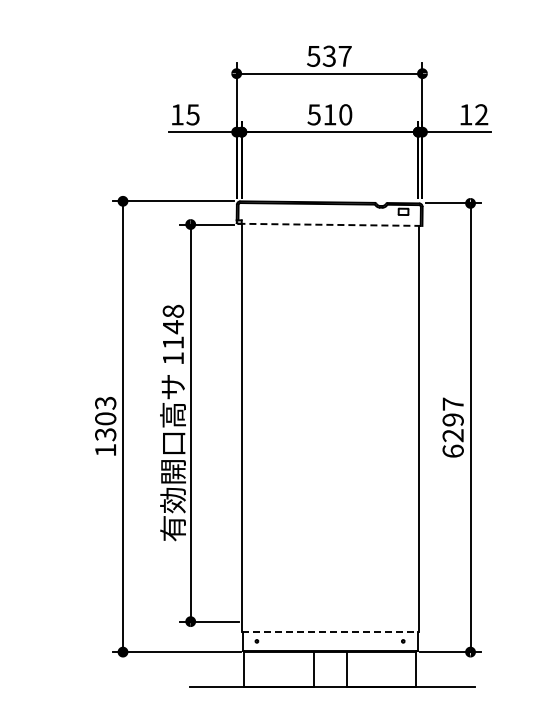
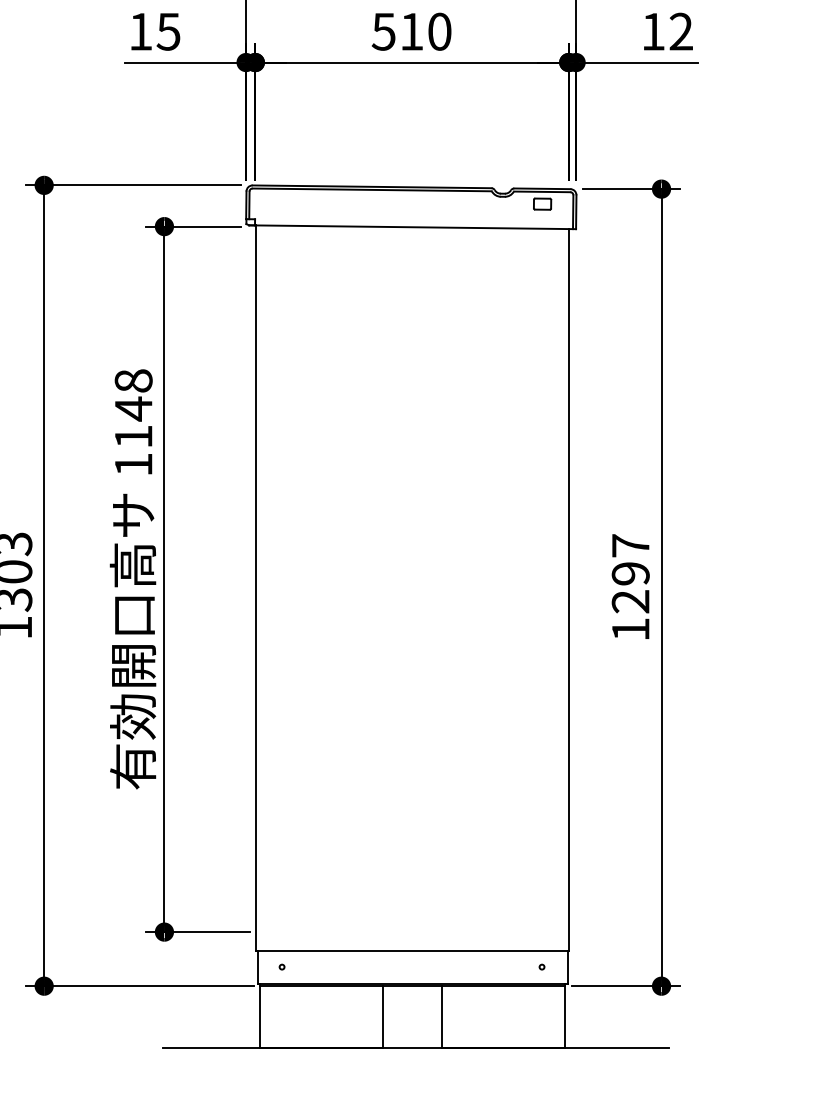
line: (330, 224) -> (412, 226), dashed -> solid
text: (452, 450) -> (629, 628), 6297 -> 1297
line: (330, 632) -> (412, 951), dashed -> solid

